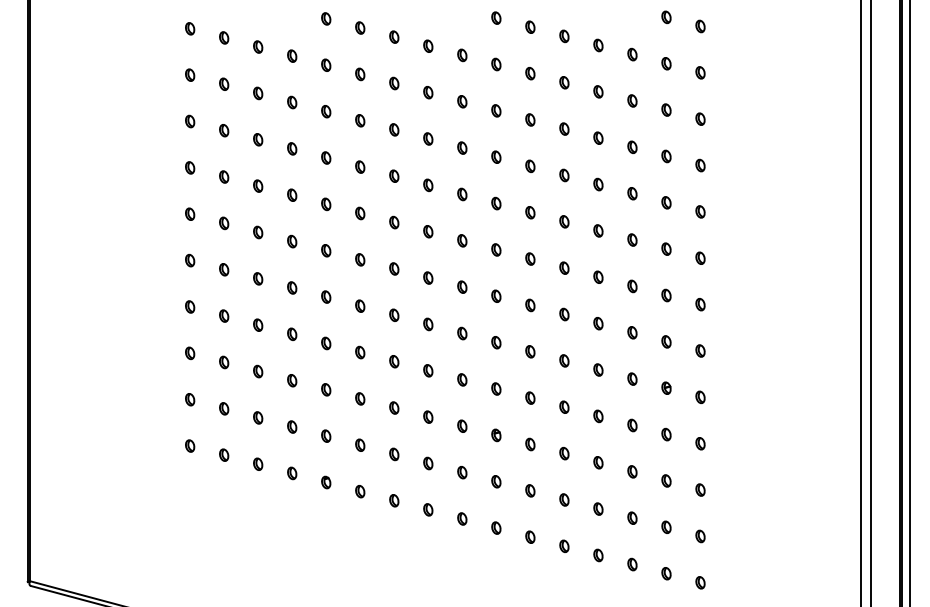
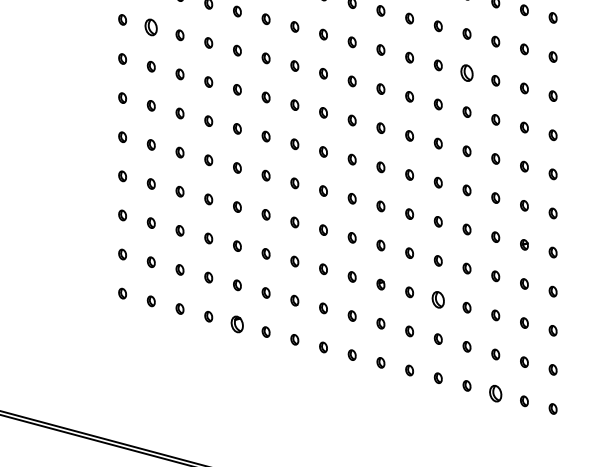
part: (224, 130) -> (151, 27), size x1.6
part: (598, 184) -> (467, 73), size x1.6
part: (564, 453) -> (438, 299), size x1.6
part: (326, 482) -> (237, 324), size x1.6
part: (632, 564) -> (495, 393), size x1.6

